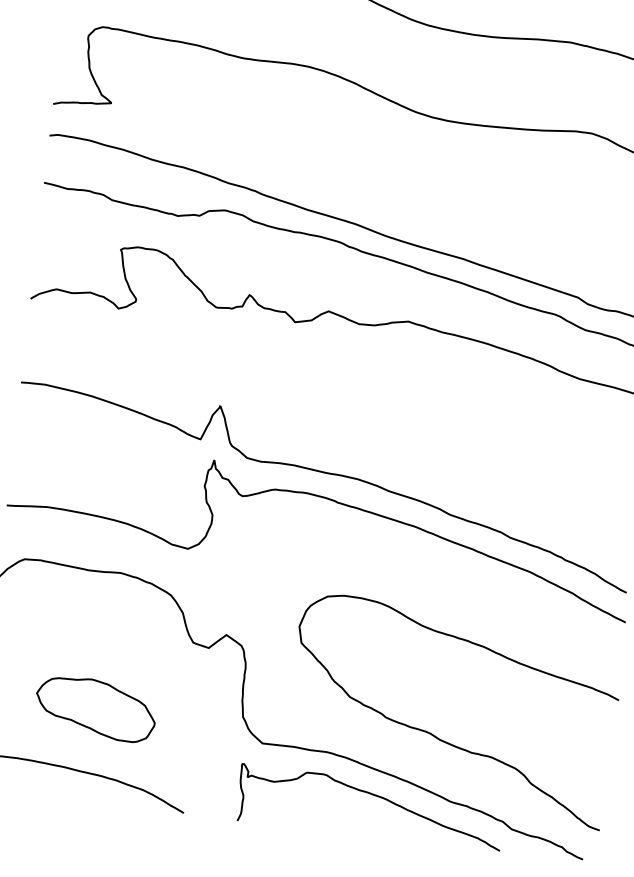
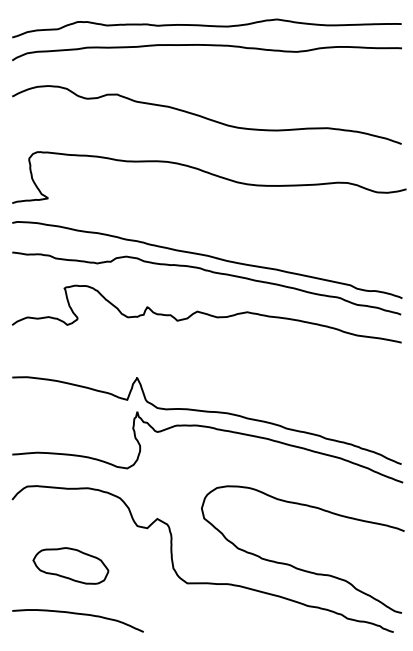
part: (95, 708) -> (70, 565), moved
curve: (374, 797) -> (260, 608), removed

